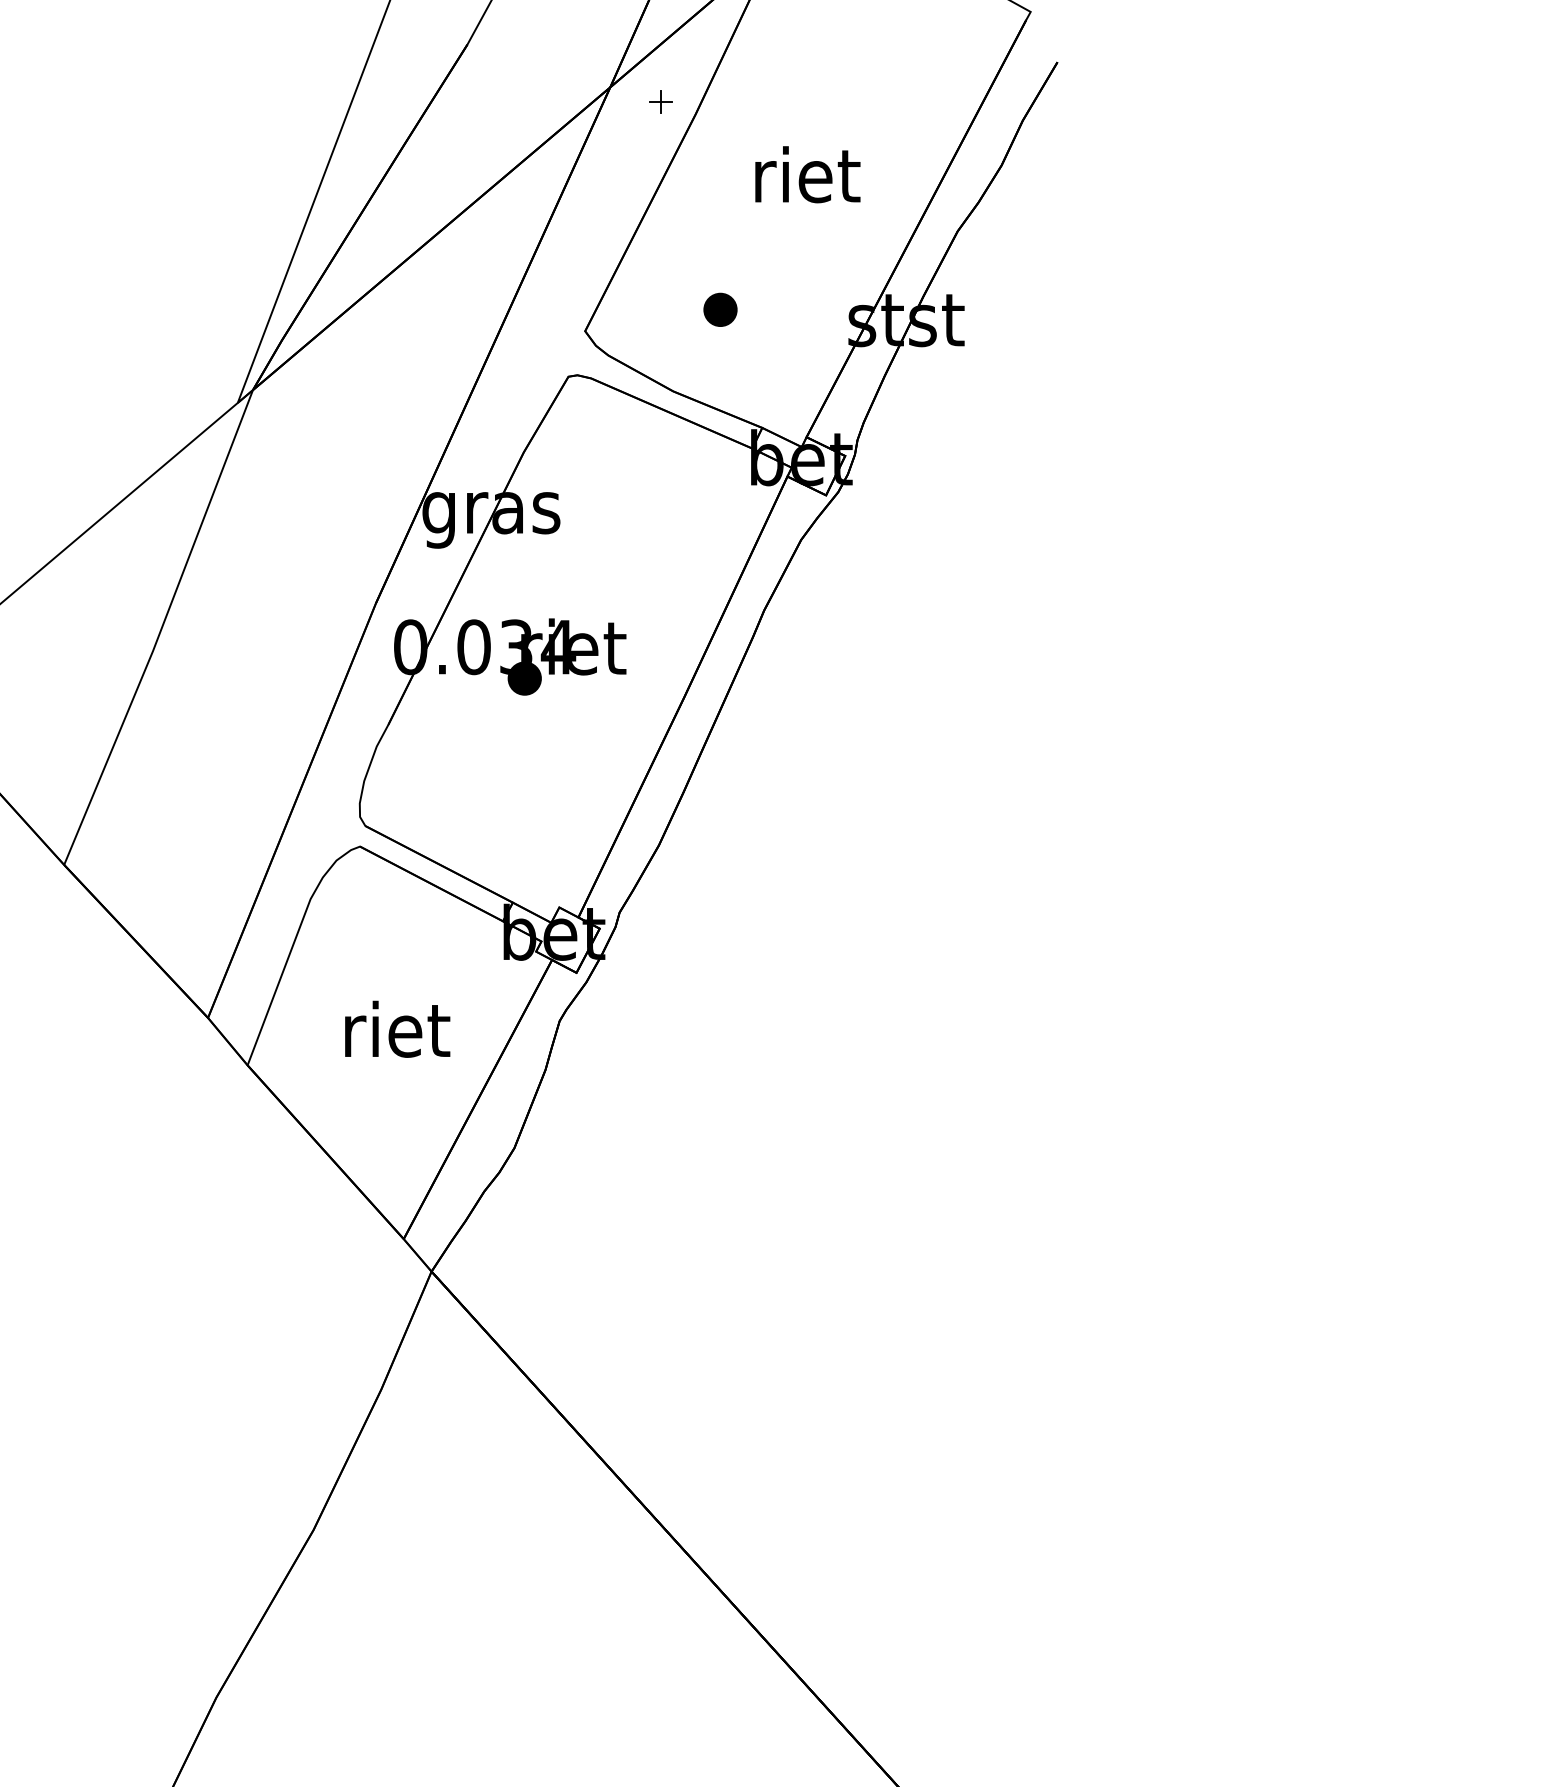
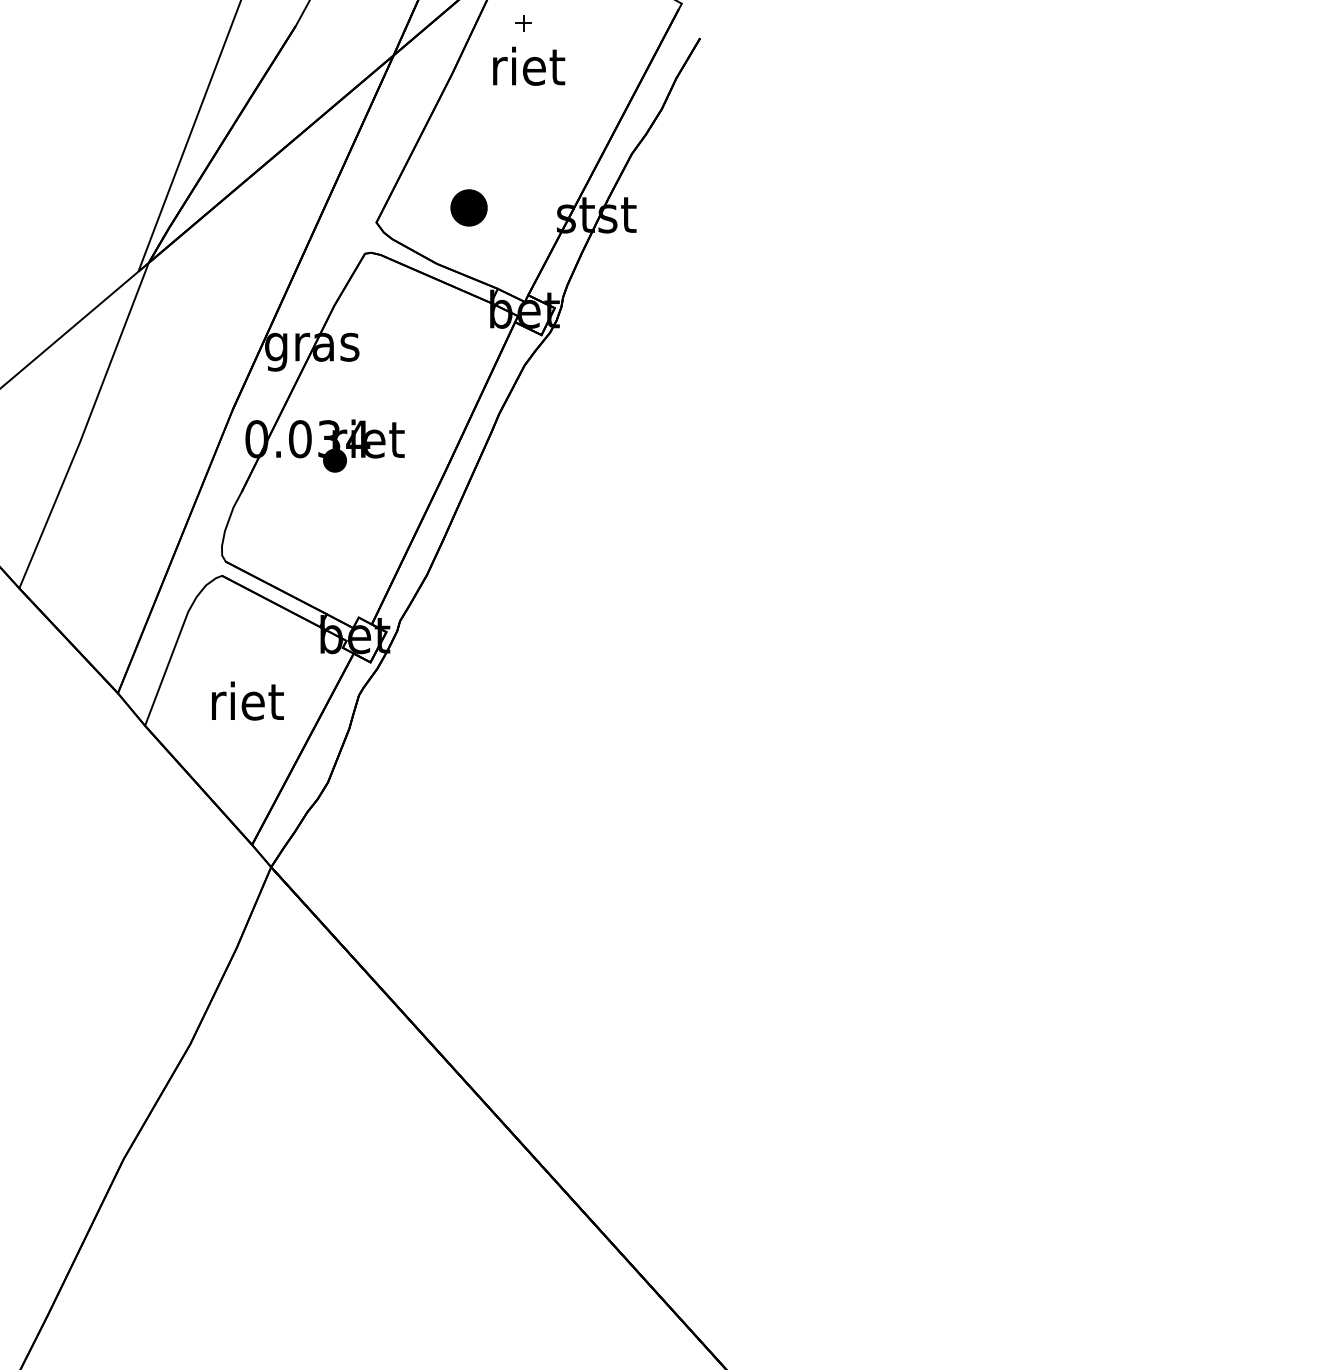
part: (661, 102) -> (523, 23), moved
text: (808, 173) -> (529, 65), moved
part: (720, 309) -> (469, 207), size x1.6

